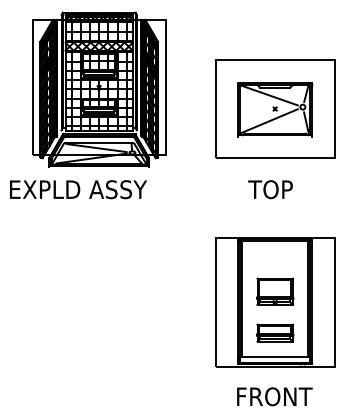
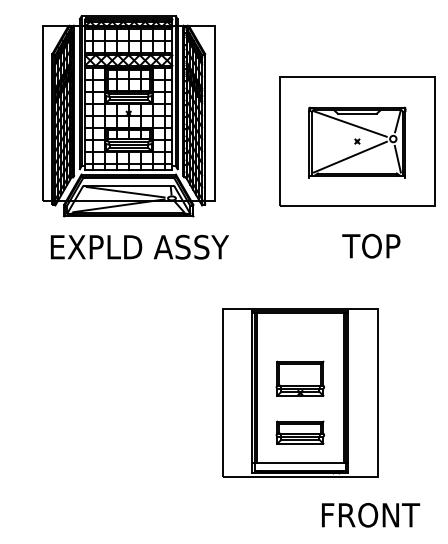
text: (78, 189) -> (139, 246), moved
text: (270, 189) -> (371, 246), moved
part: (275, 302) -> (300, 392), moved
text: (275, 396) -> (371, 515), moved

